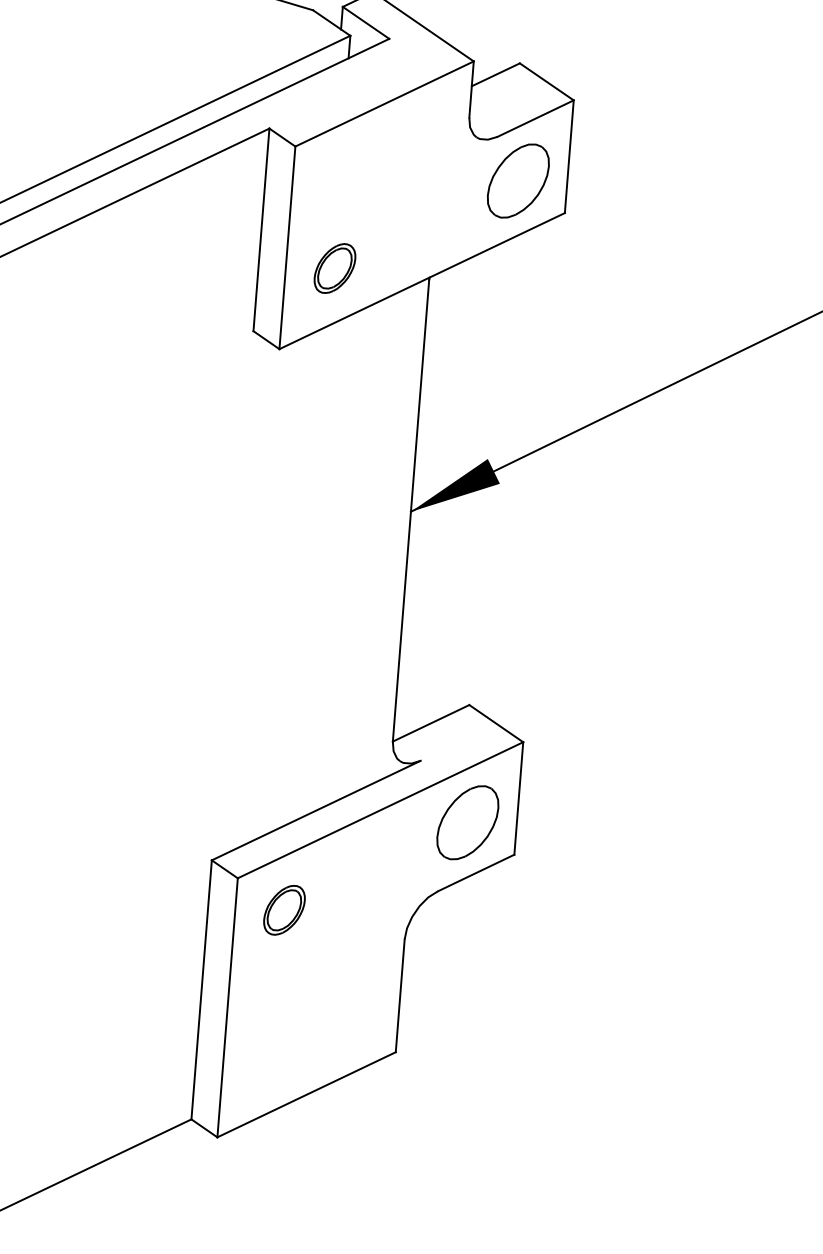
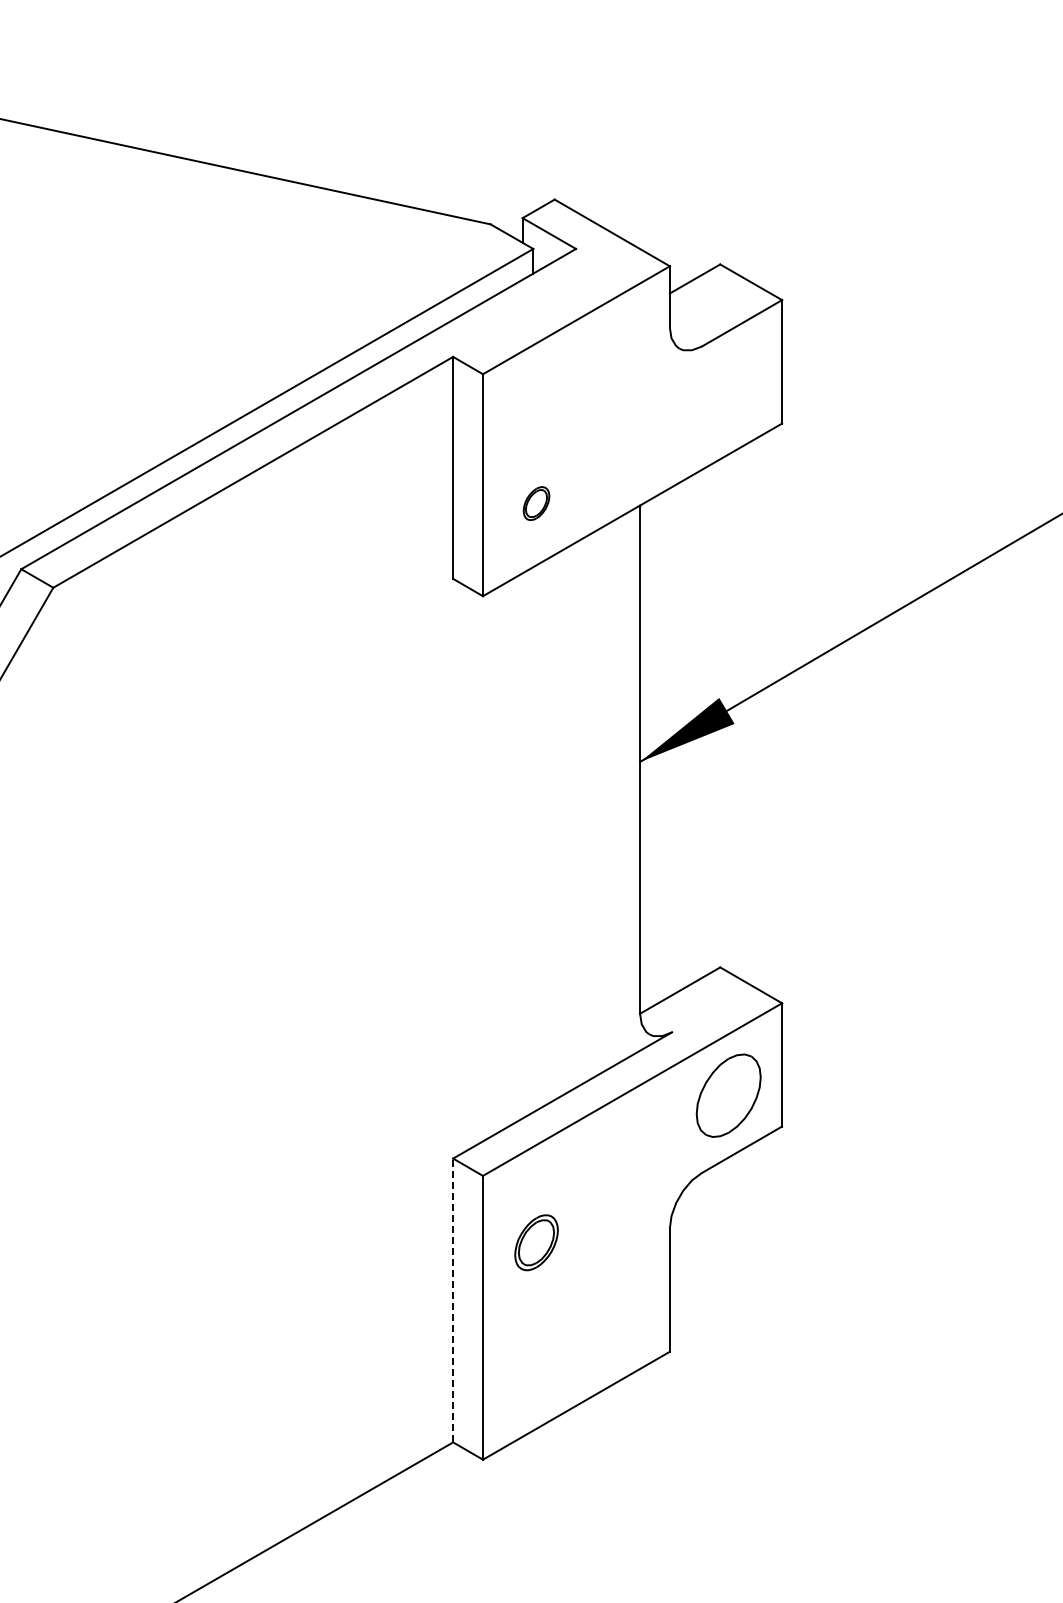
part: (518, 180) -> (728, 392), removed
part: (334, 268) -> (536, 503), size x0.6
part: (284, 910) -> (536, 1242), moved
line: (201, 989) -> (453, 1300), solid -> dashed

